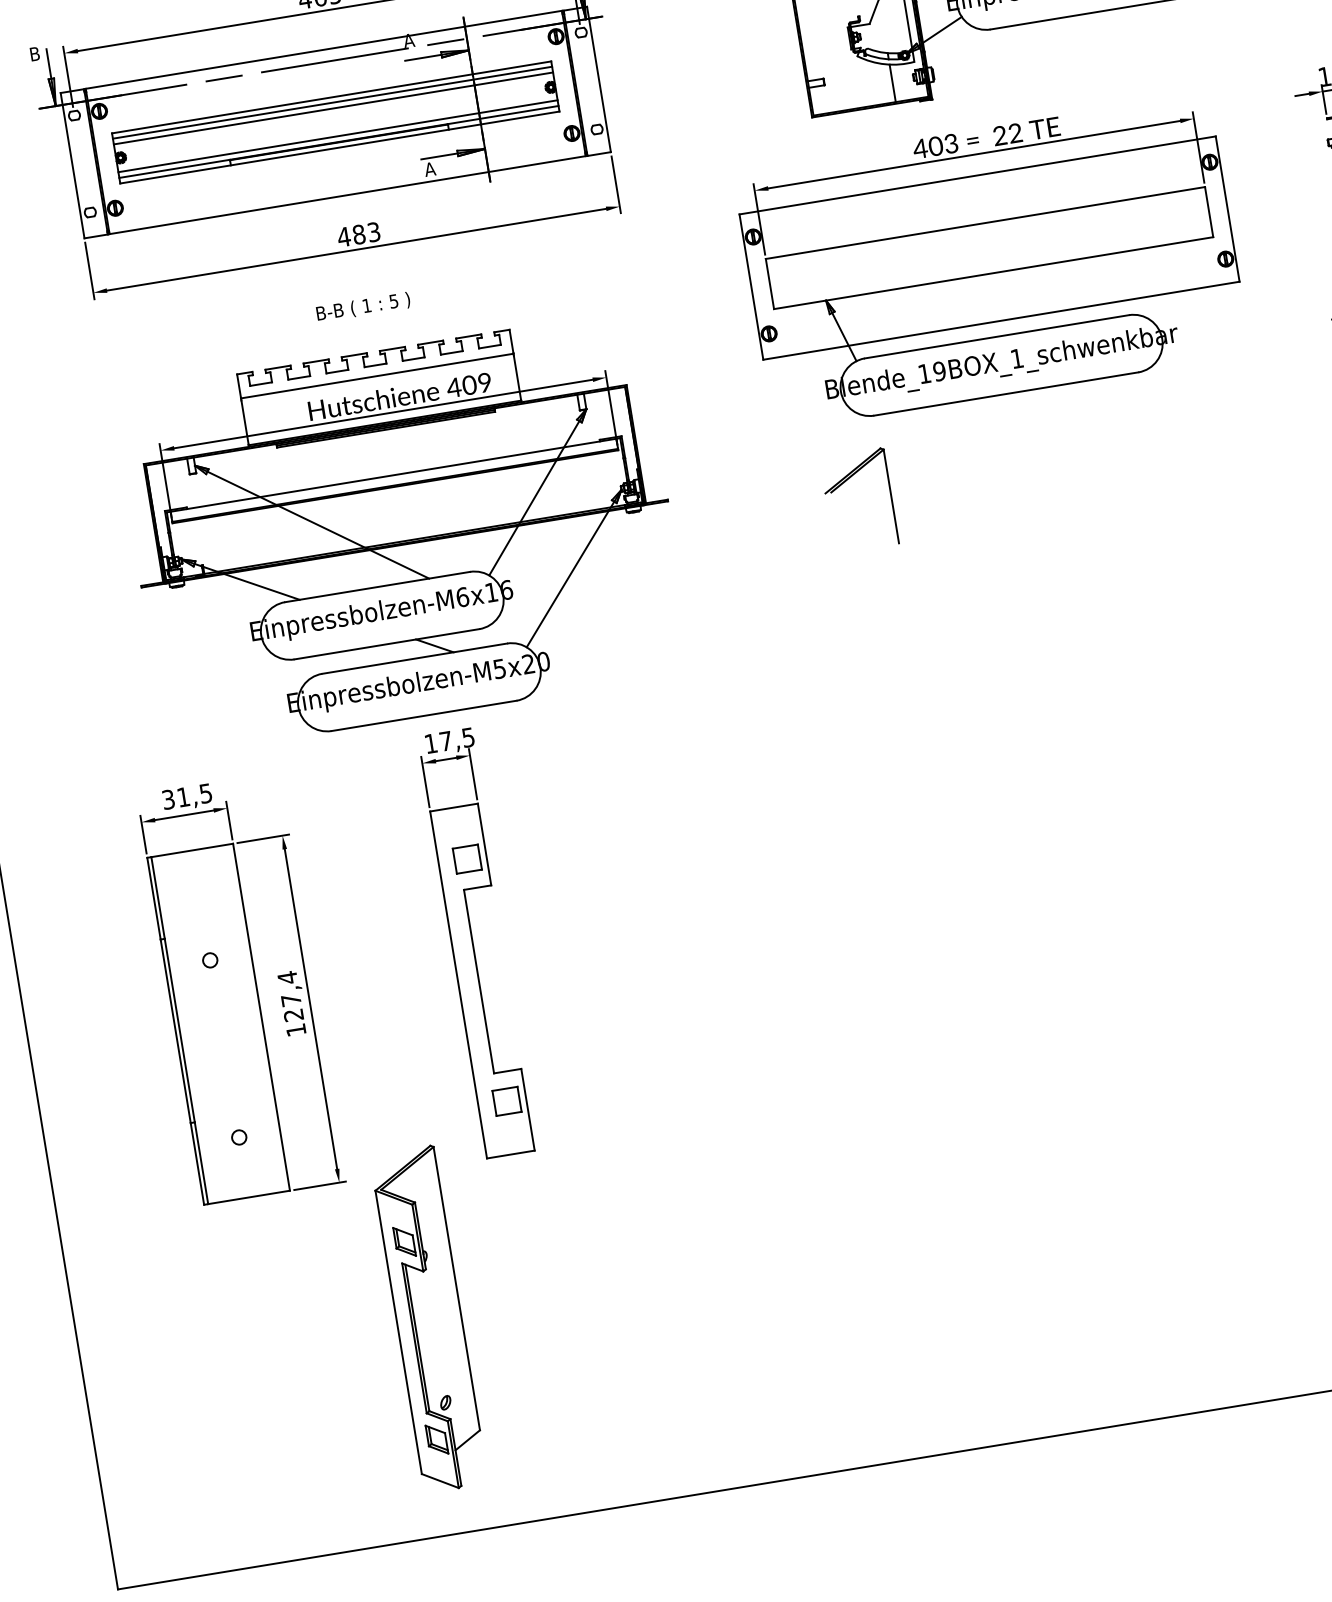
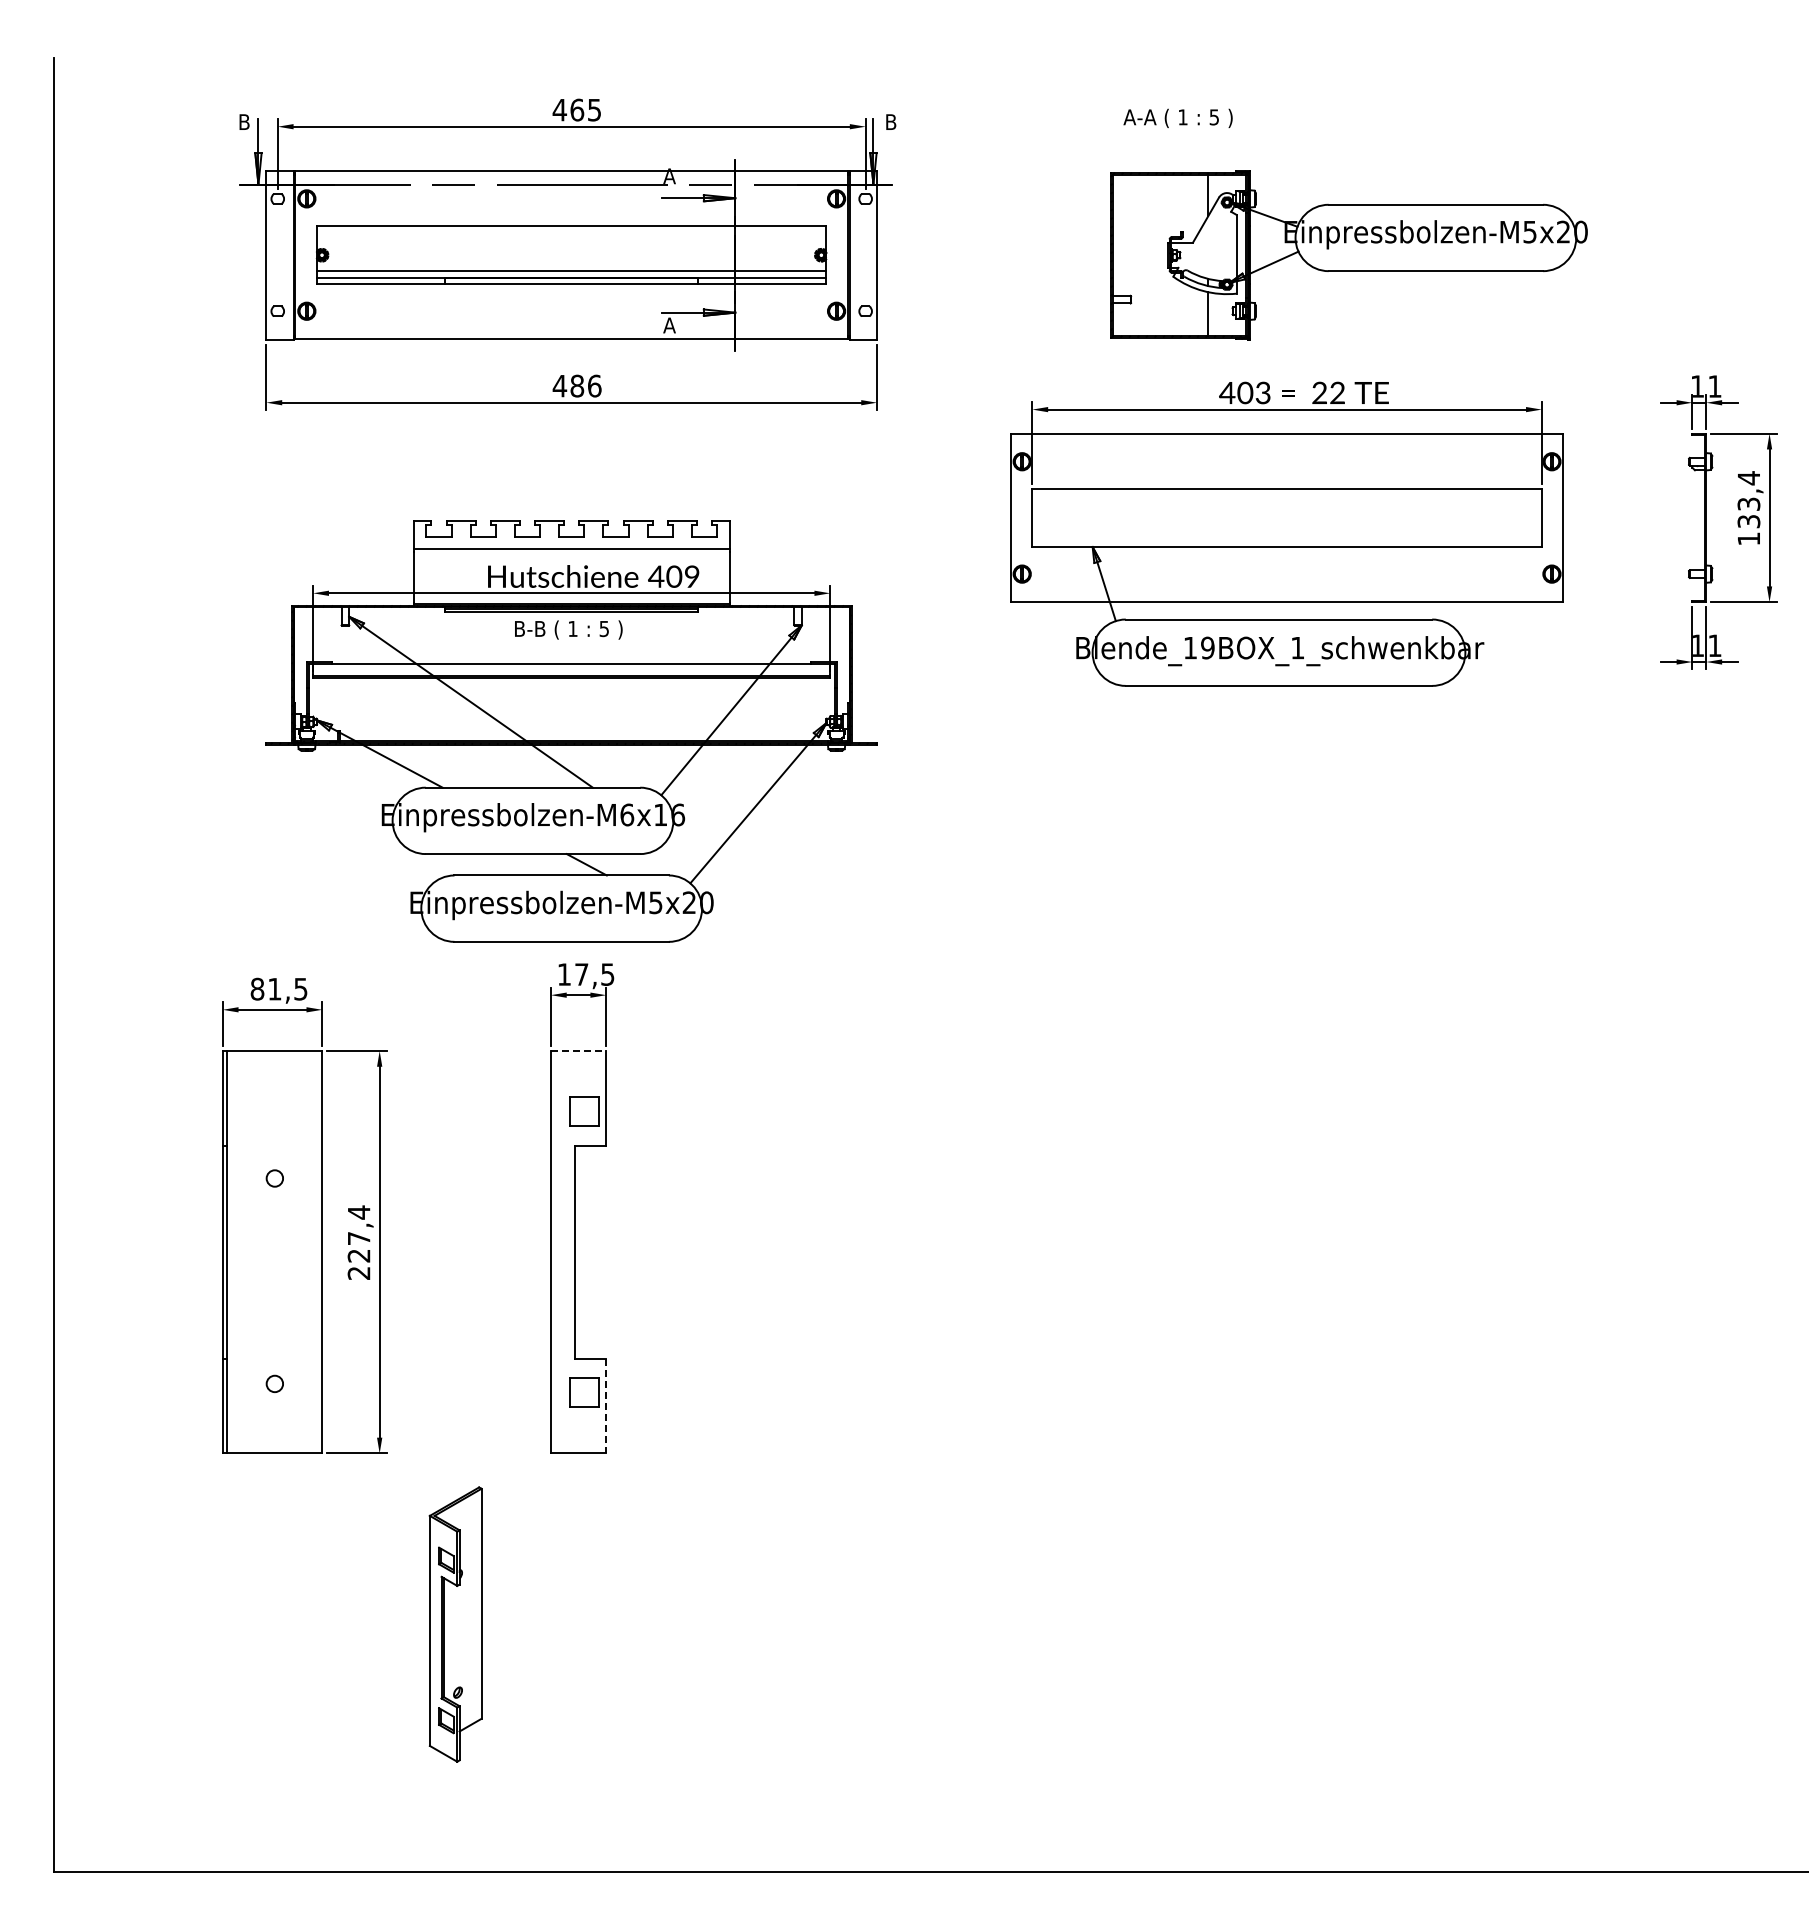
line: (332, 103) -> (571, 232), removed
line: (333, 108) -> (571, 238), removed
text: (373, 231) -> (594, 385), 483 -> 486
text: (363, 306) -> (568, 629), moved
part: (845, 481) -> (1081, 755), removed
text: (168, 799) -> (257, 988), 31,5 -> 81,5
line: (453, 807) -> (578, 1050), solid -> dashed
text: (295, 1030) -> (358, 1273), 127,4 -> 227,4
line: (528, 1110) -> (606, 1406), solid -> dashed
part: (428, 1319) -> (455, 1624), size x0.7

